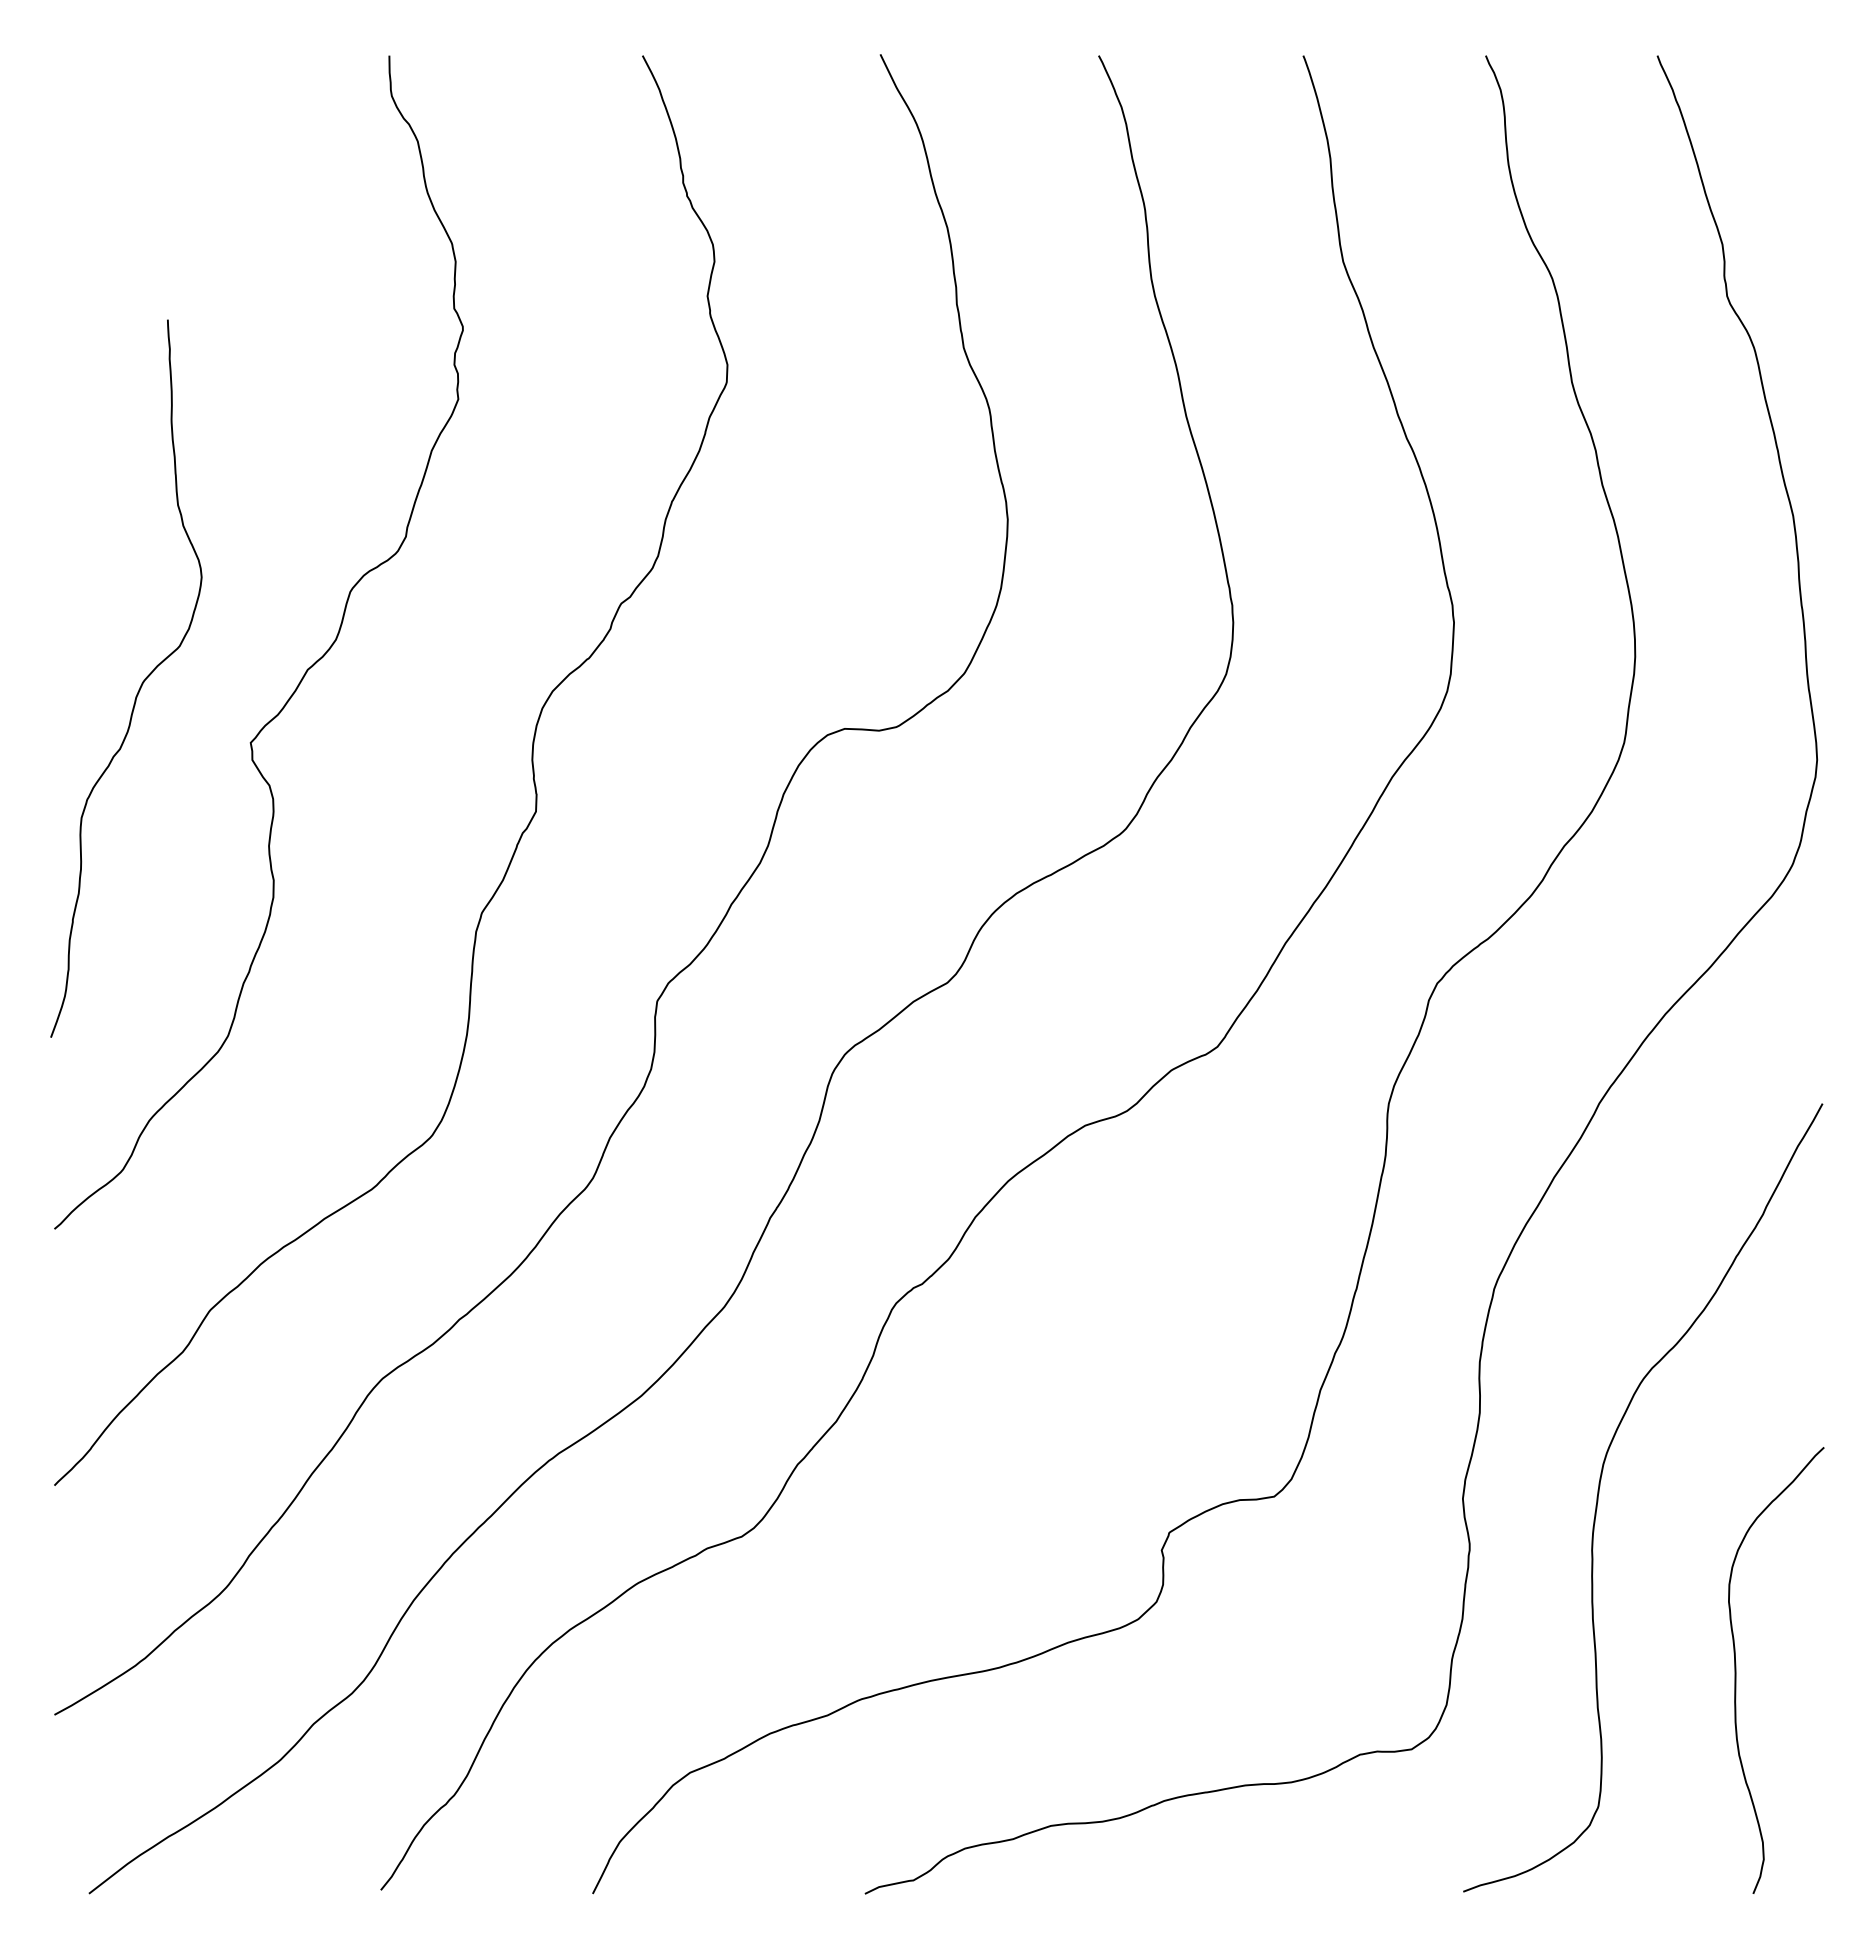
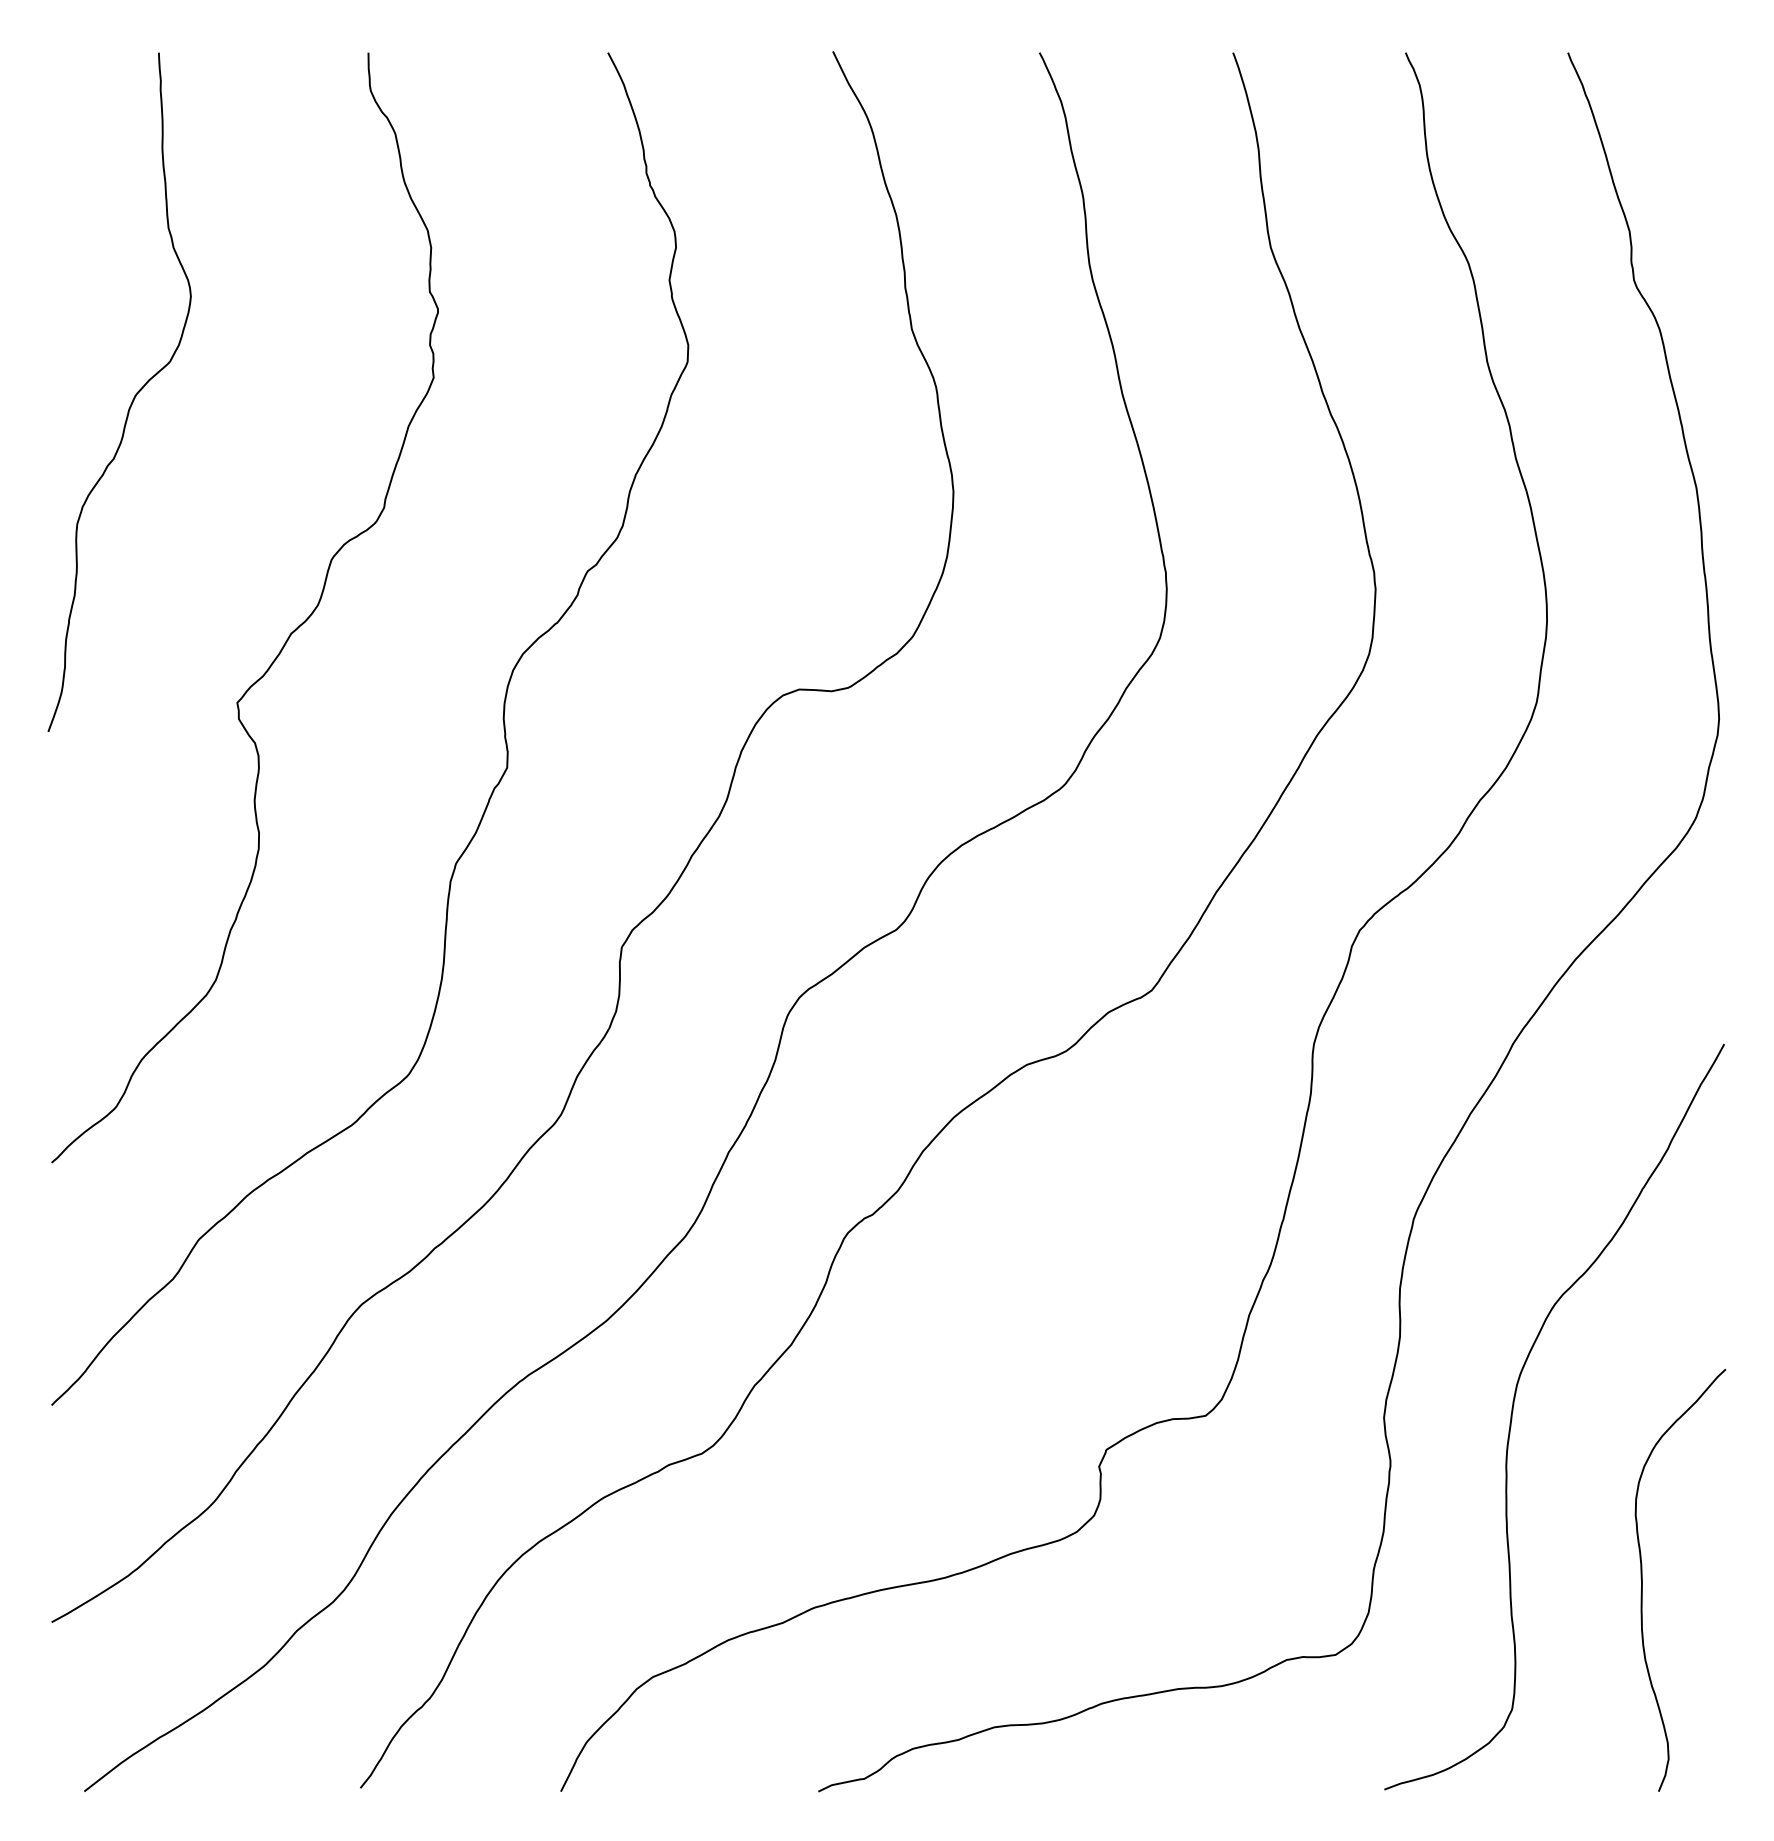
curve: (140, 685) -> (133, 398), moved

